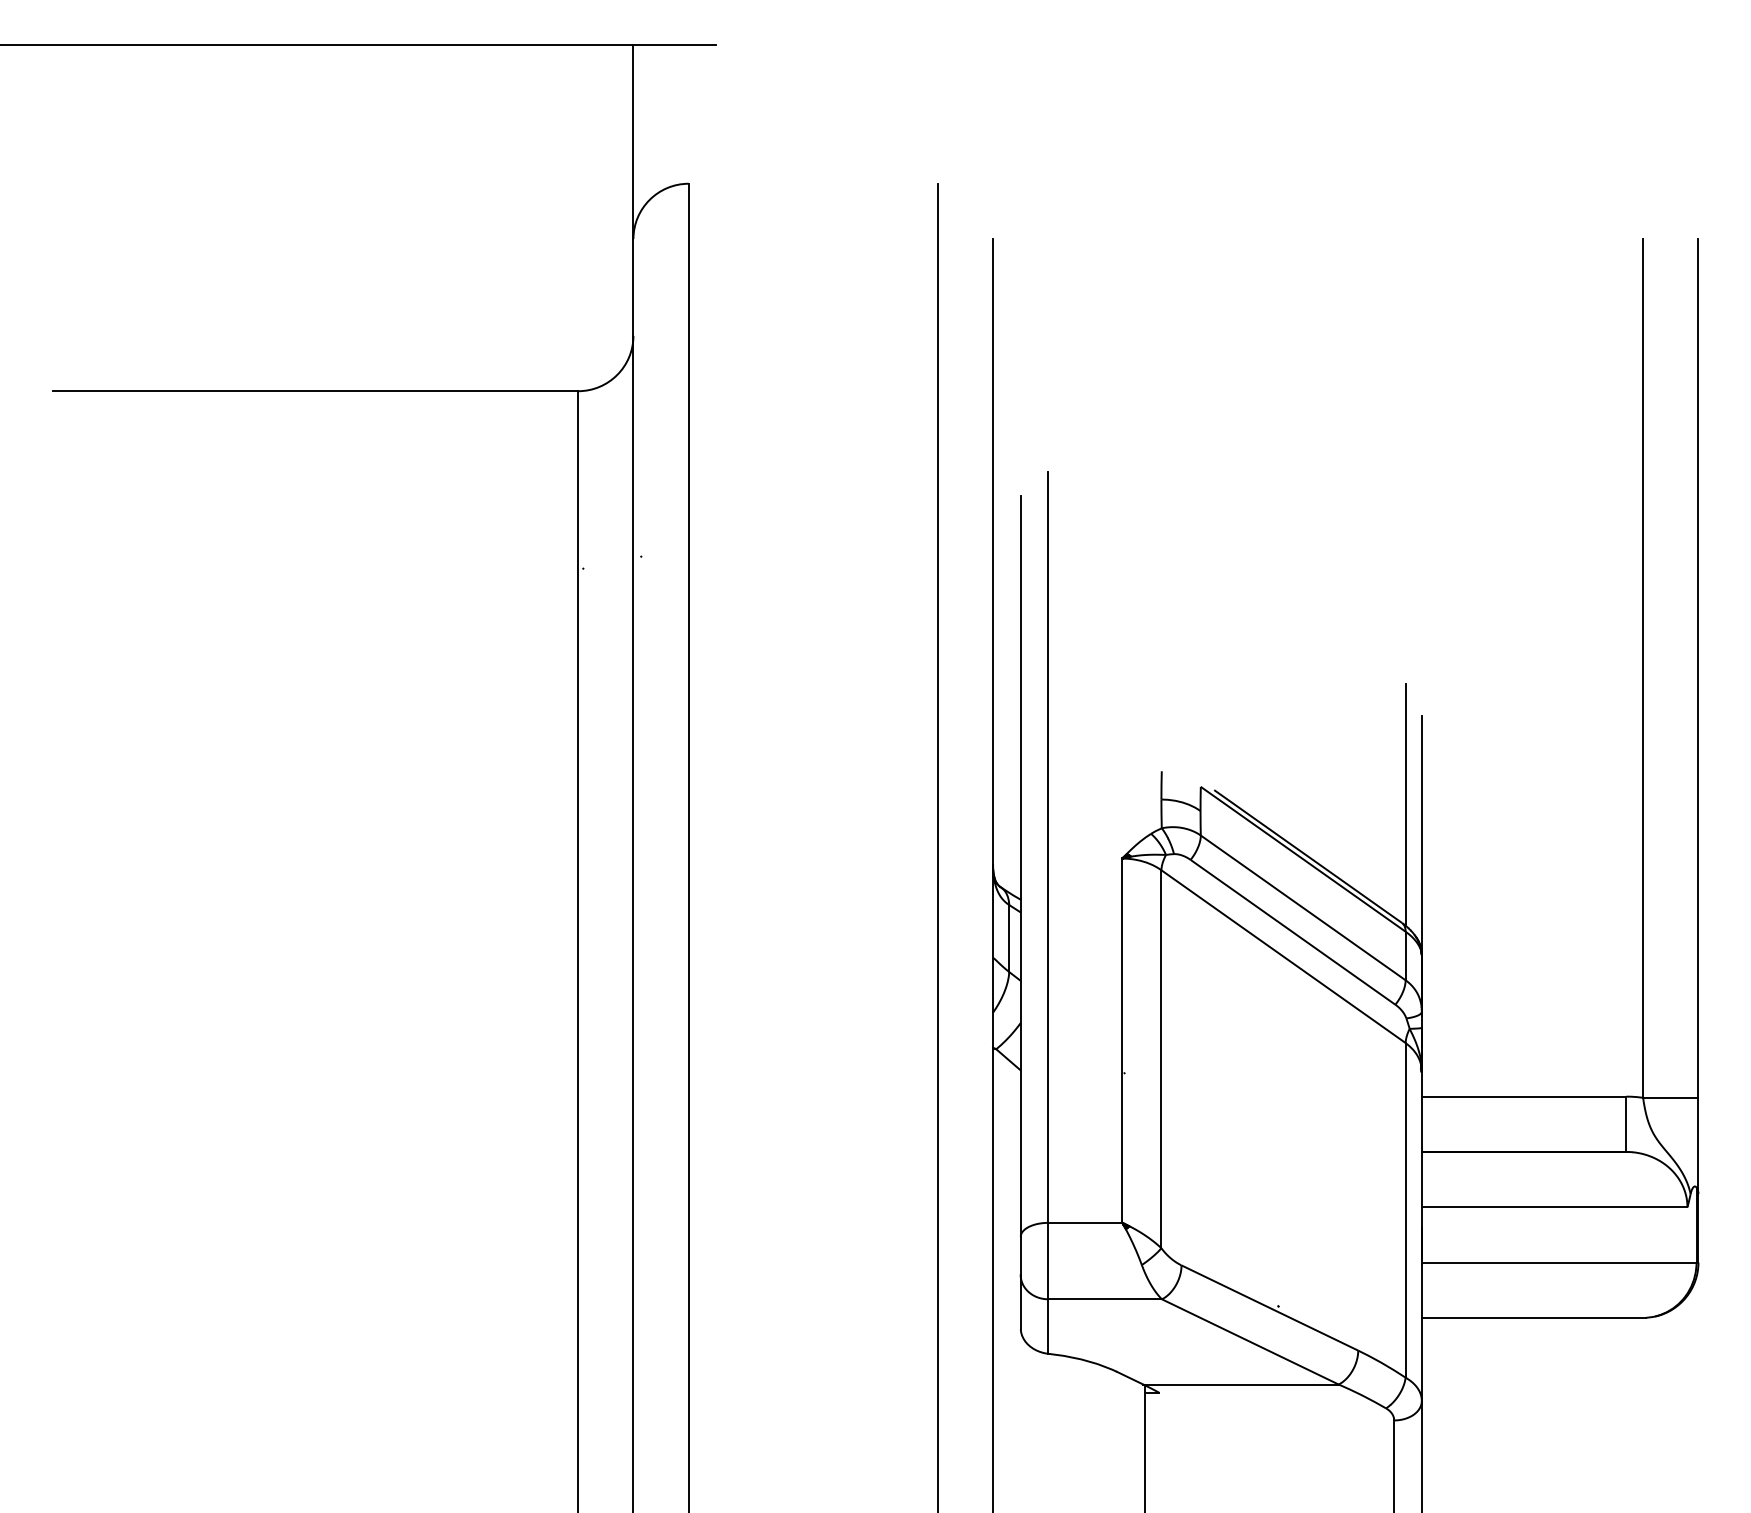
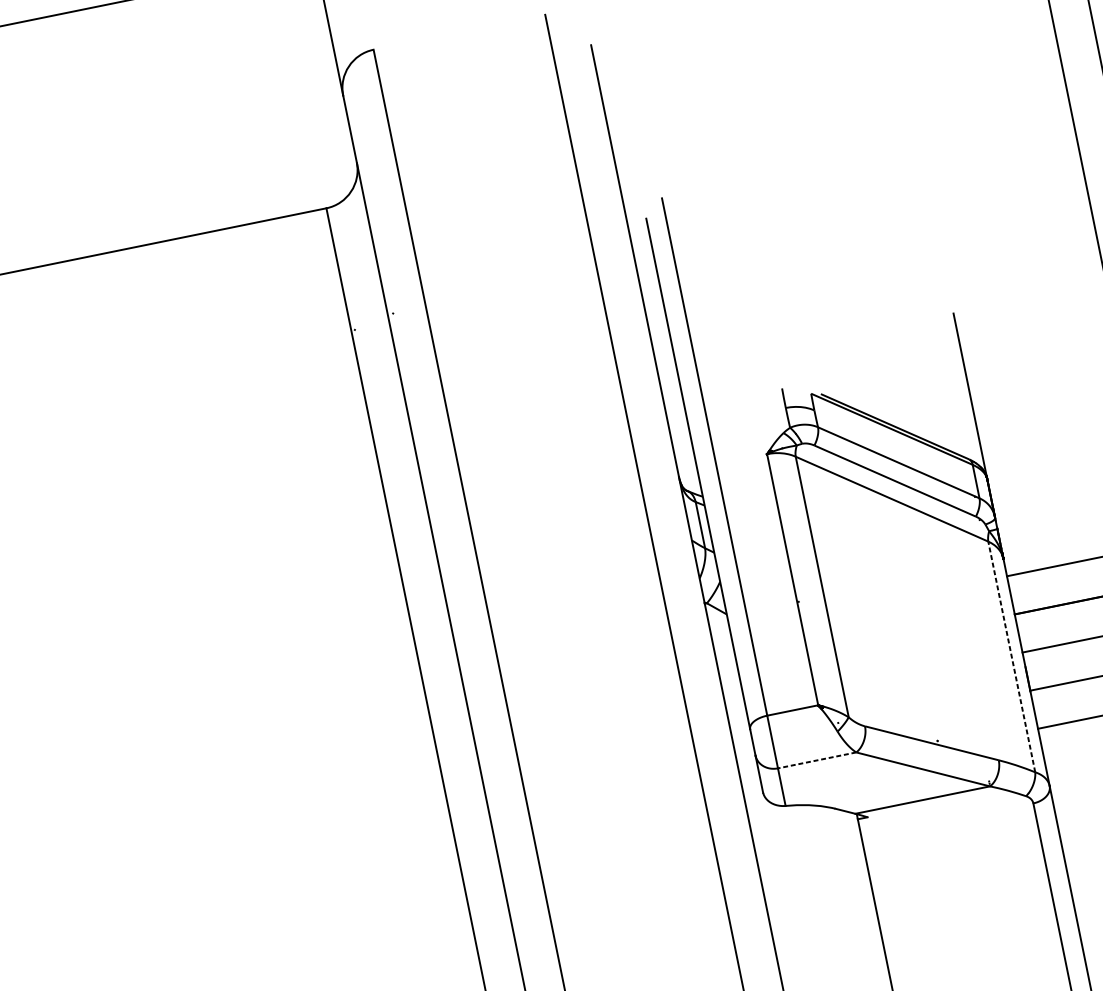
line: (1405, 804) -> (954, 377), removed
line: (1405, 1209) -> (1011, 656), solid -> dashed
line: (1105, 1299) -> (817, 760), solid -> dashed

